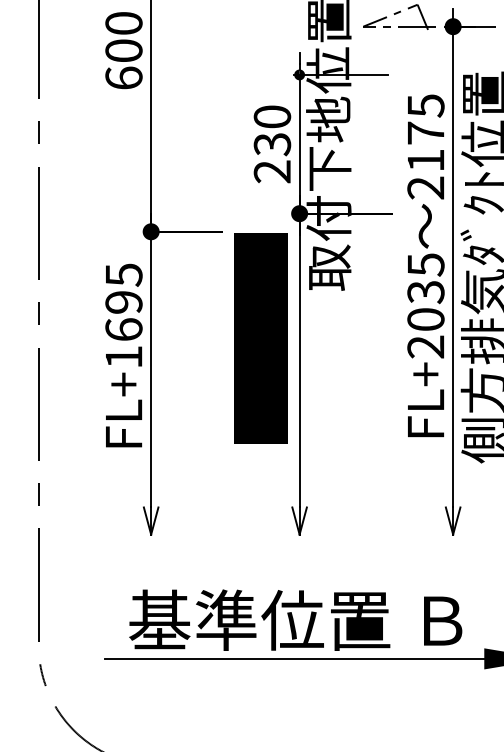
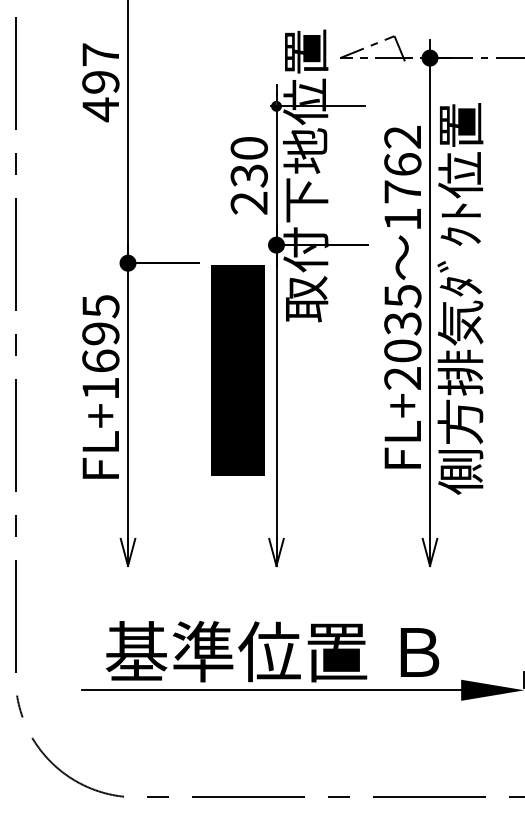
text: (123, 51) -> (100, 82), 600 -> 497
text: (425, 147) -> (402, 178), 2175 -> 1762

